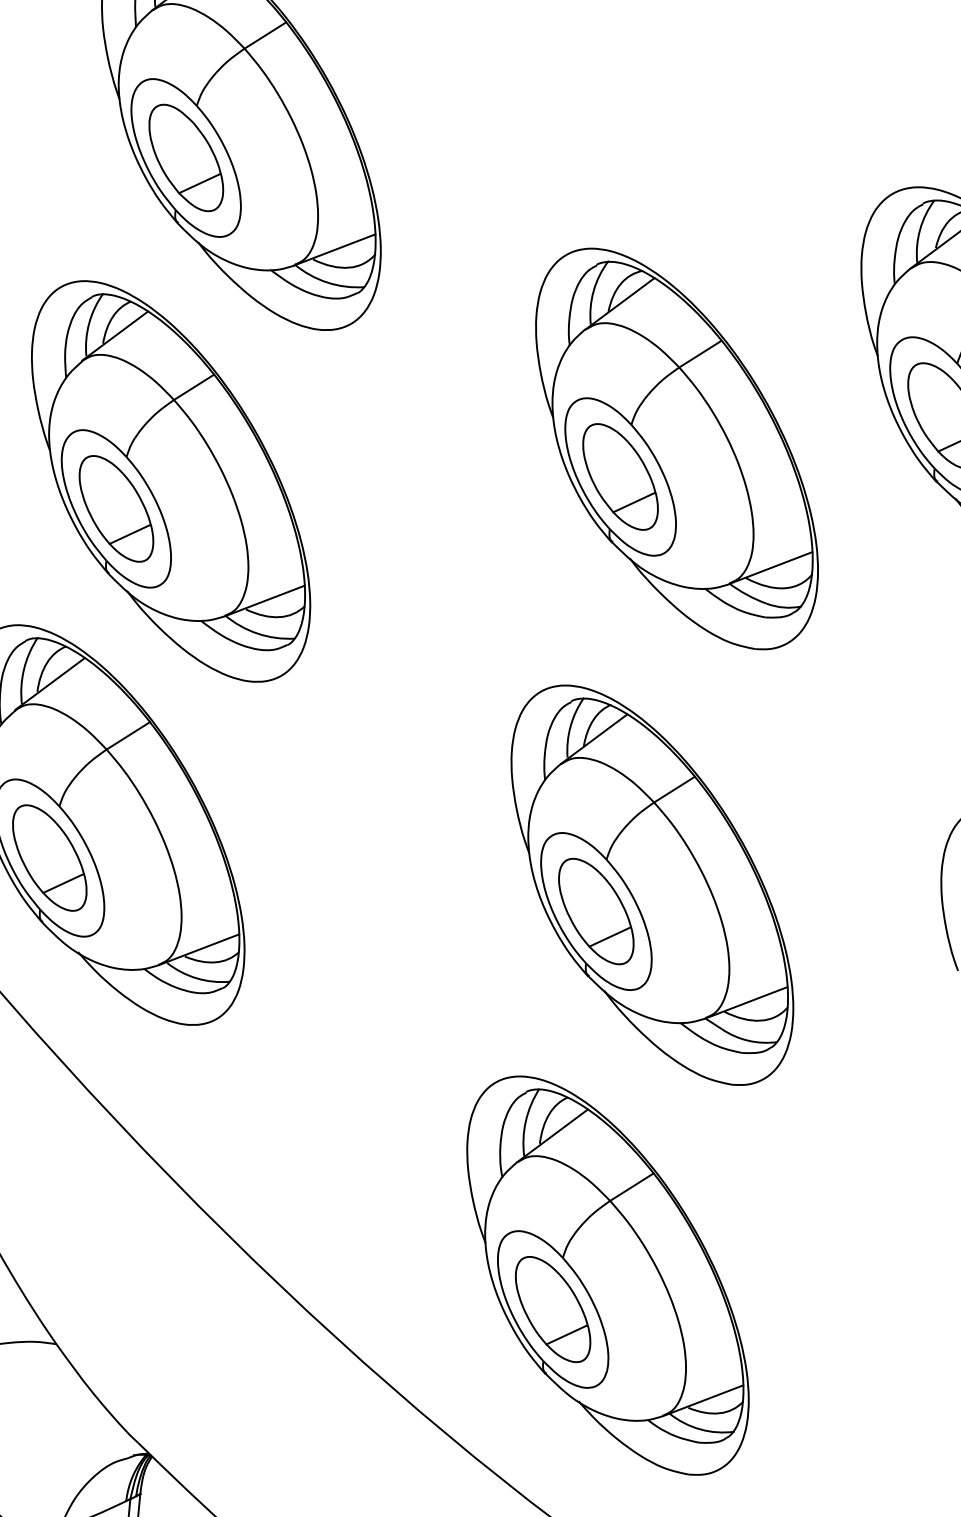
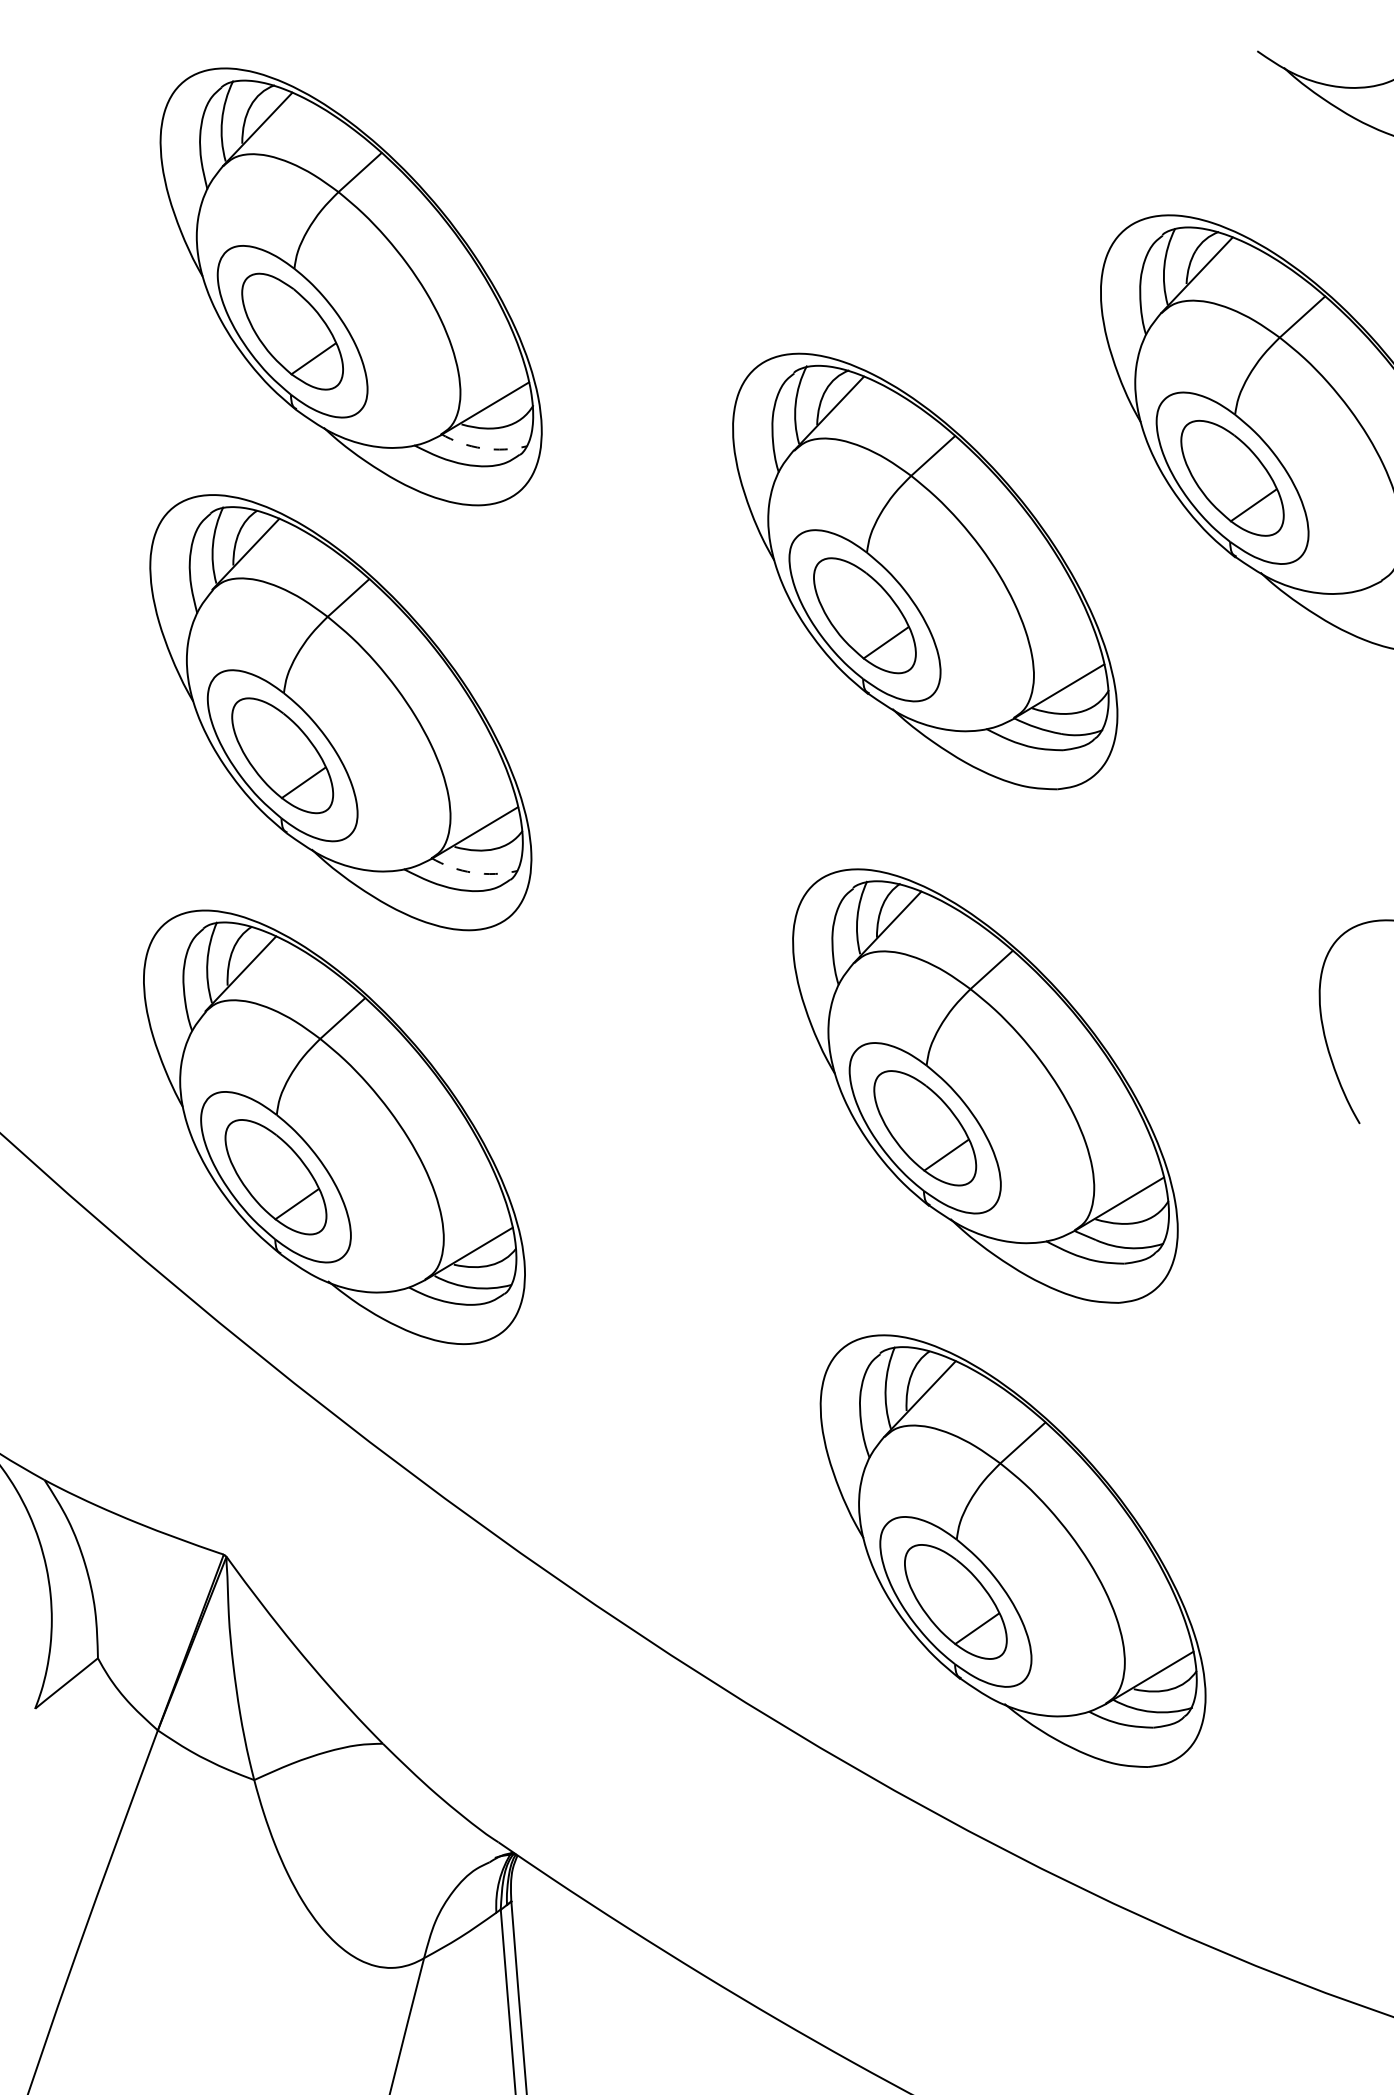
arc: (327, 282) -> (482, 448), solid -> dashed
arc: (258, 633) -> (473, 872), solid -> dashed

